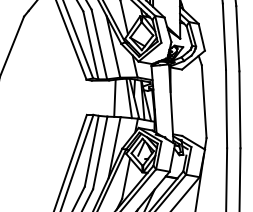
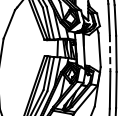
line: (227, 111) -> (110, 54), solid -> dashed

